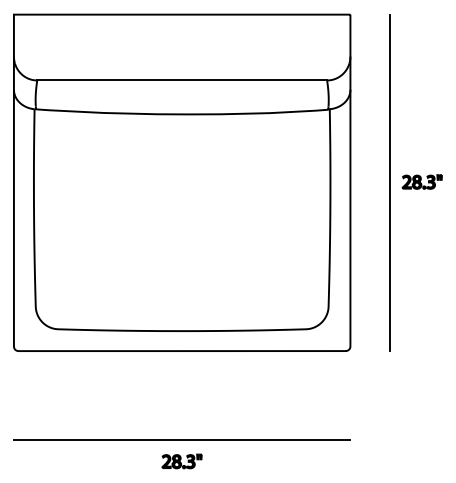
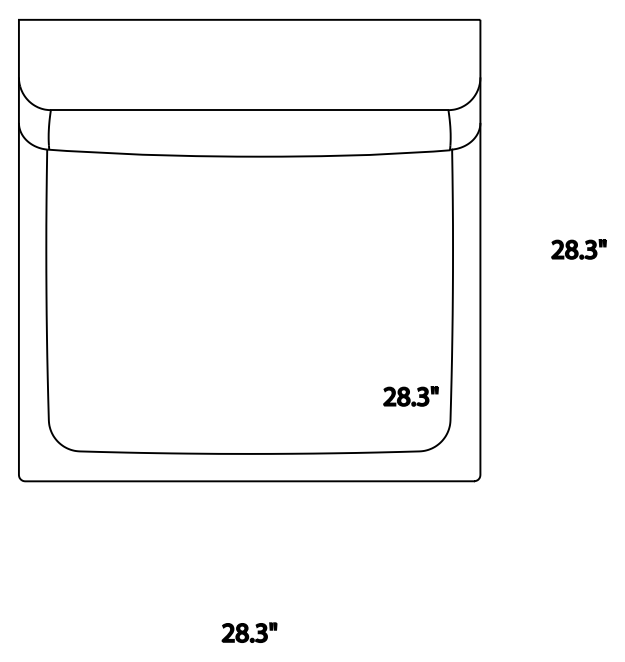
line: (389, 182) -> (534, 250), removed
part: (299, 289) -> (410, 396), added
line: (182, 440) -> (249, 603), removed

